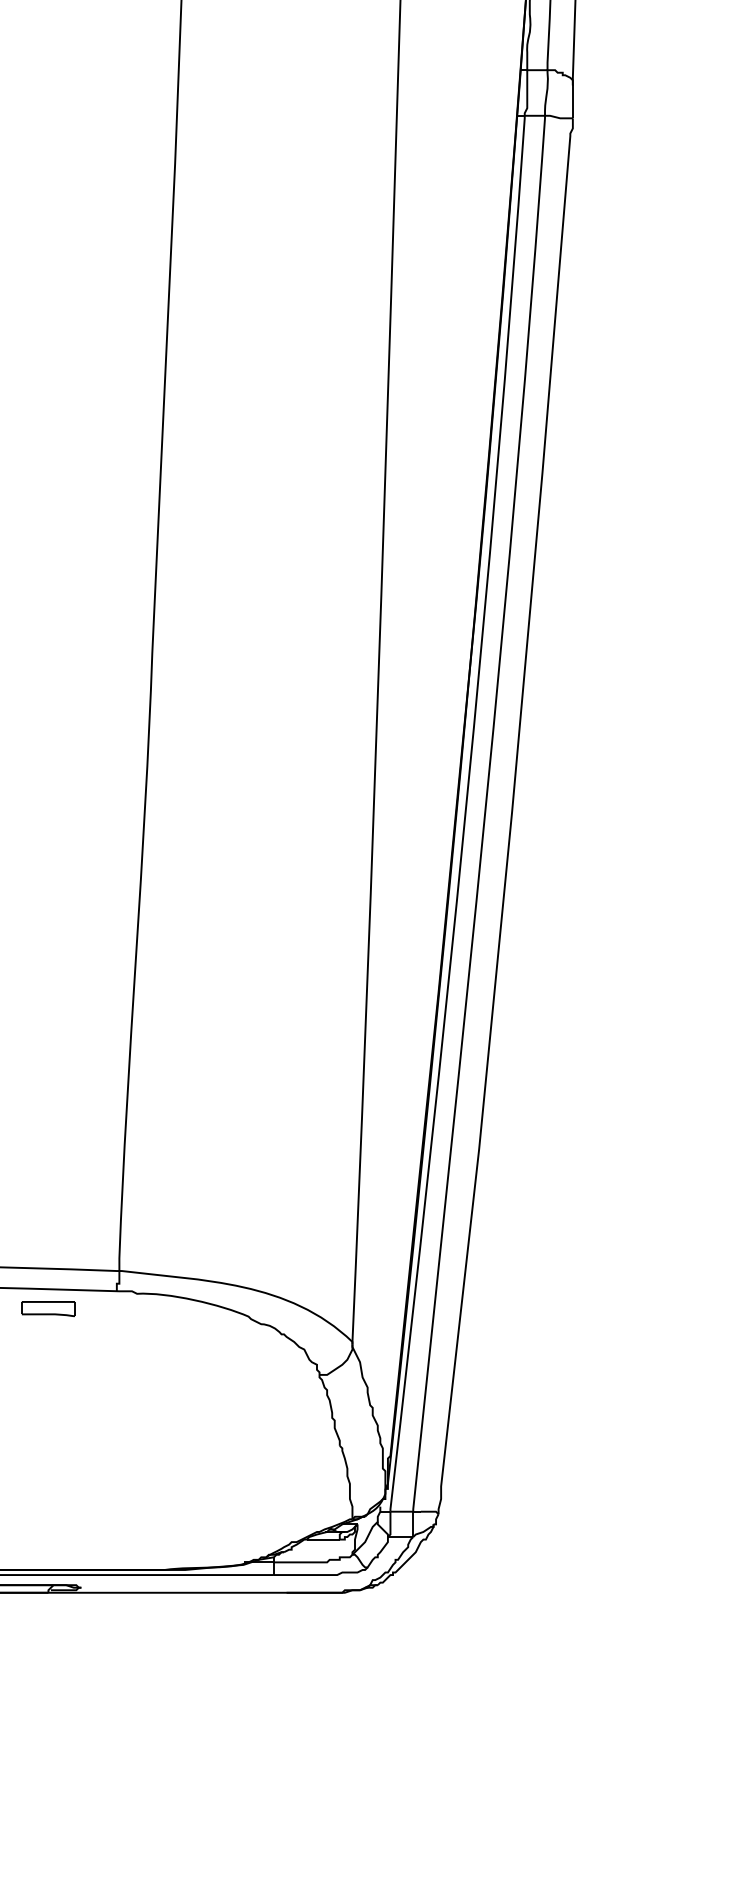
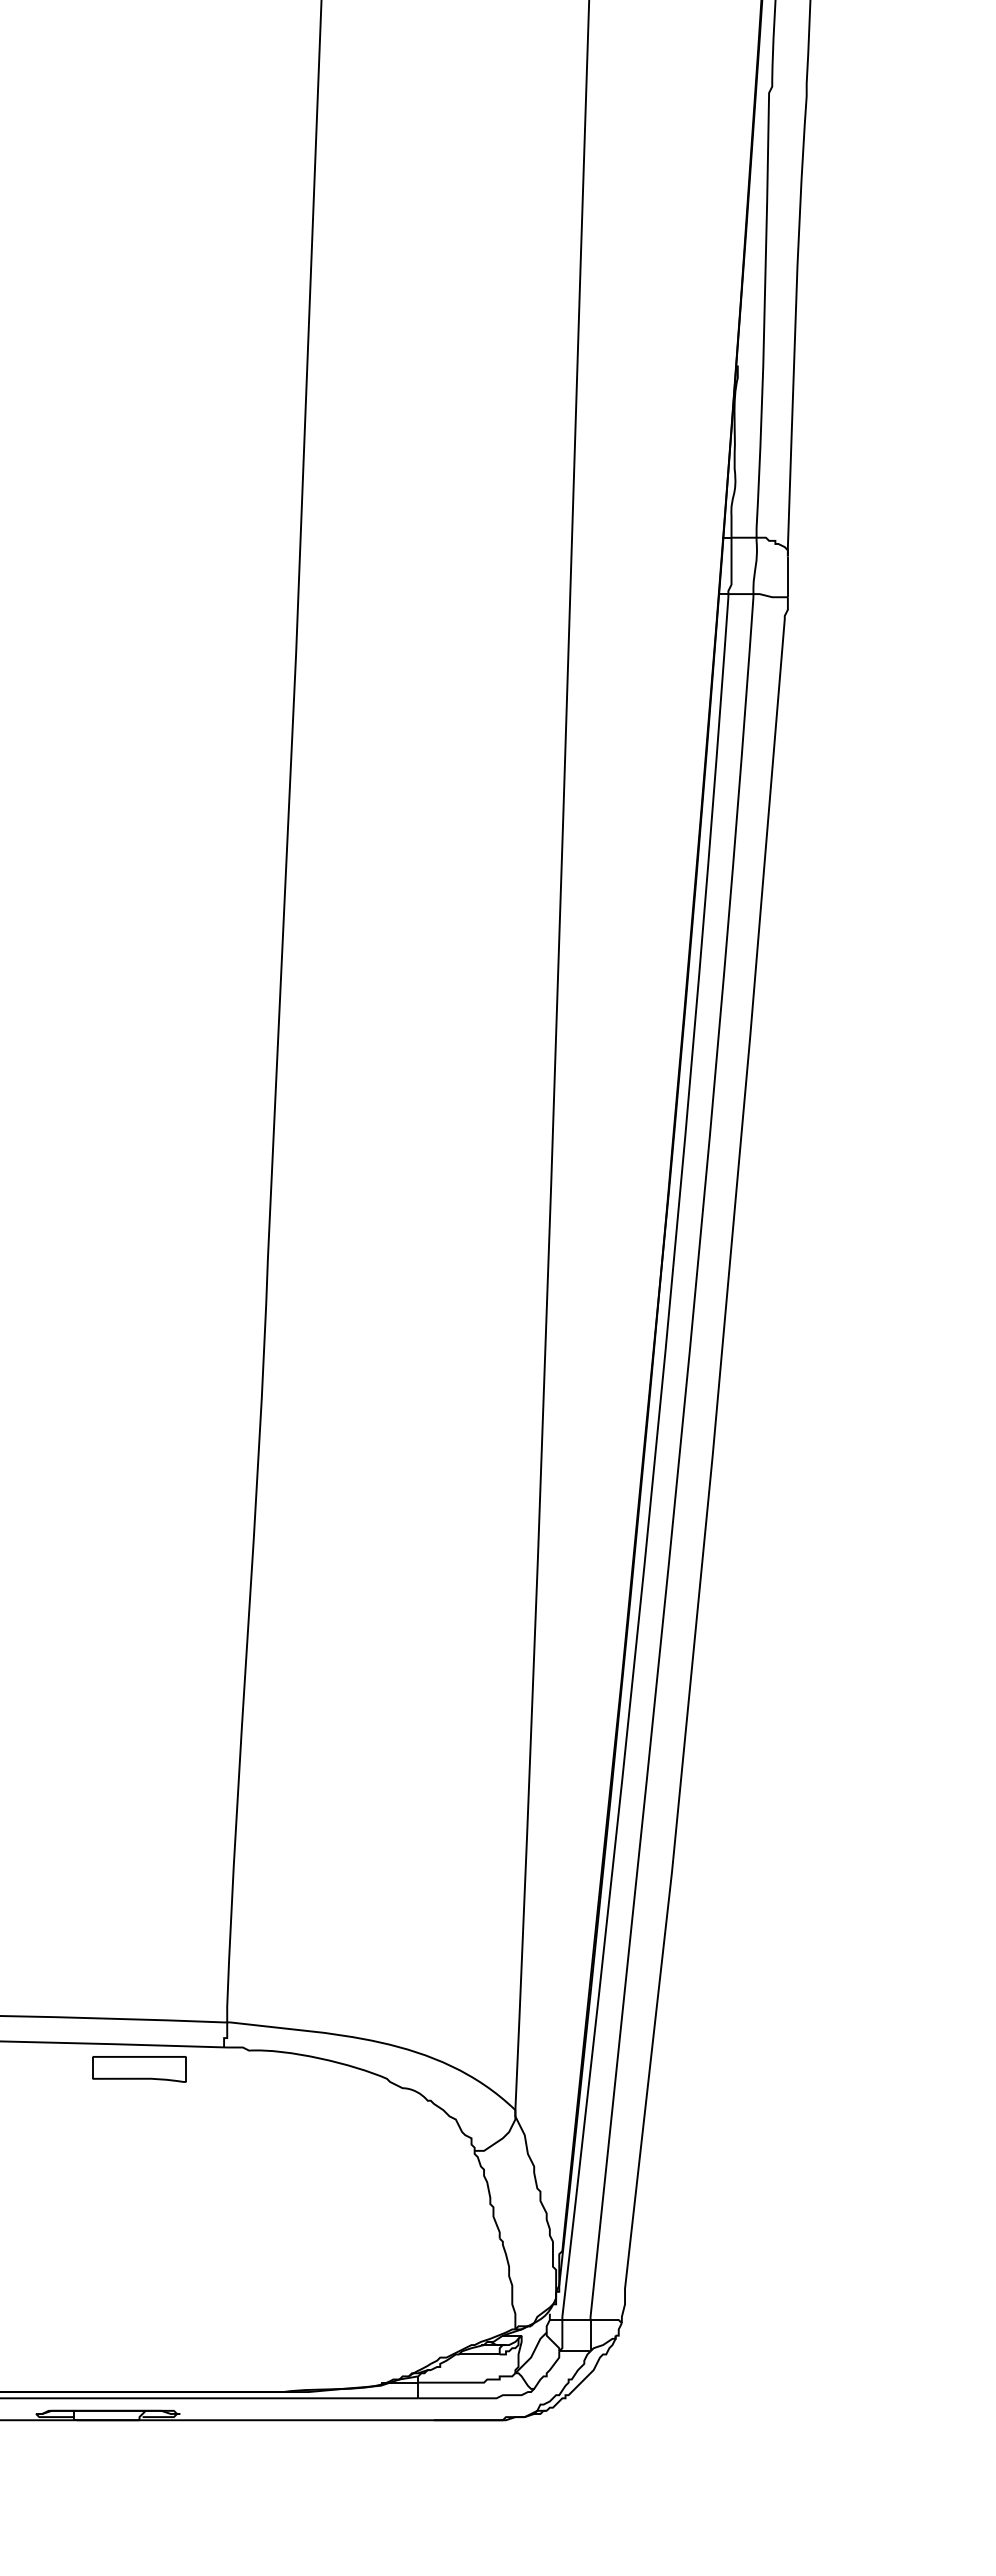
part: (48, 1309) -> (139, 2069), size x1.43

